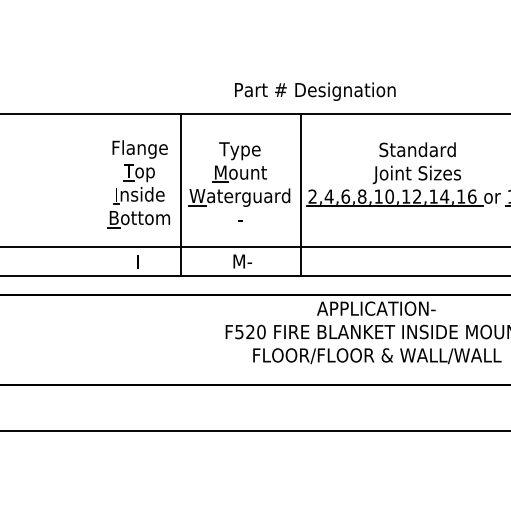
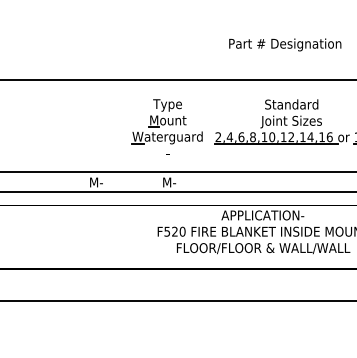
text: (315, 91) -> (285, 44), moved
part: (138, 184) -> (96, 128), removed
line: (181, 194) -> (126, 135), removed
line: (301, 194) -> (210, 135), removed
text: (138, 261) -> (96, 182), I -> M-

